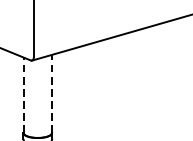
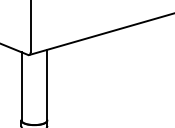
line: (51, 93) -> (46, 84), dashed -> solid
line: (23, 95) -> (21, 86), dashed -> solid

